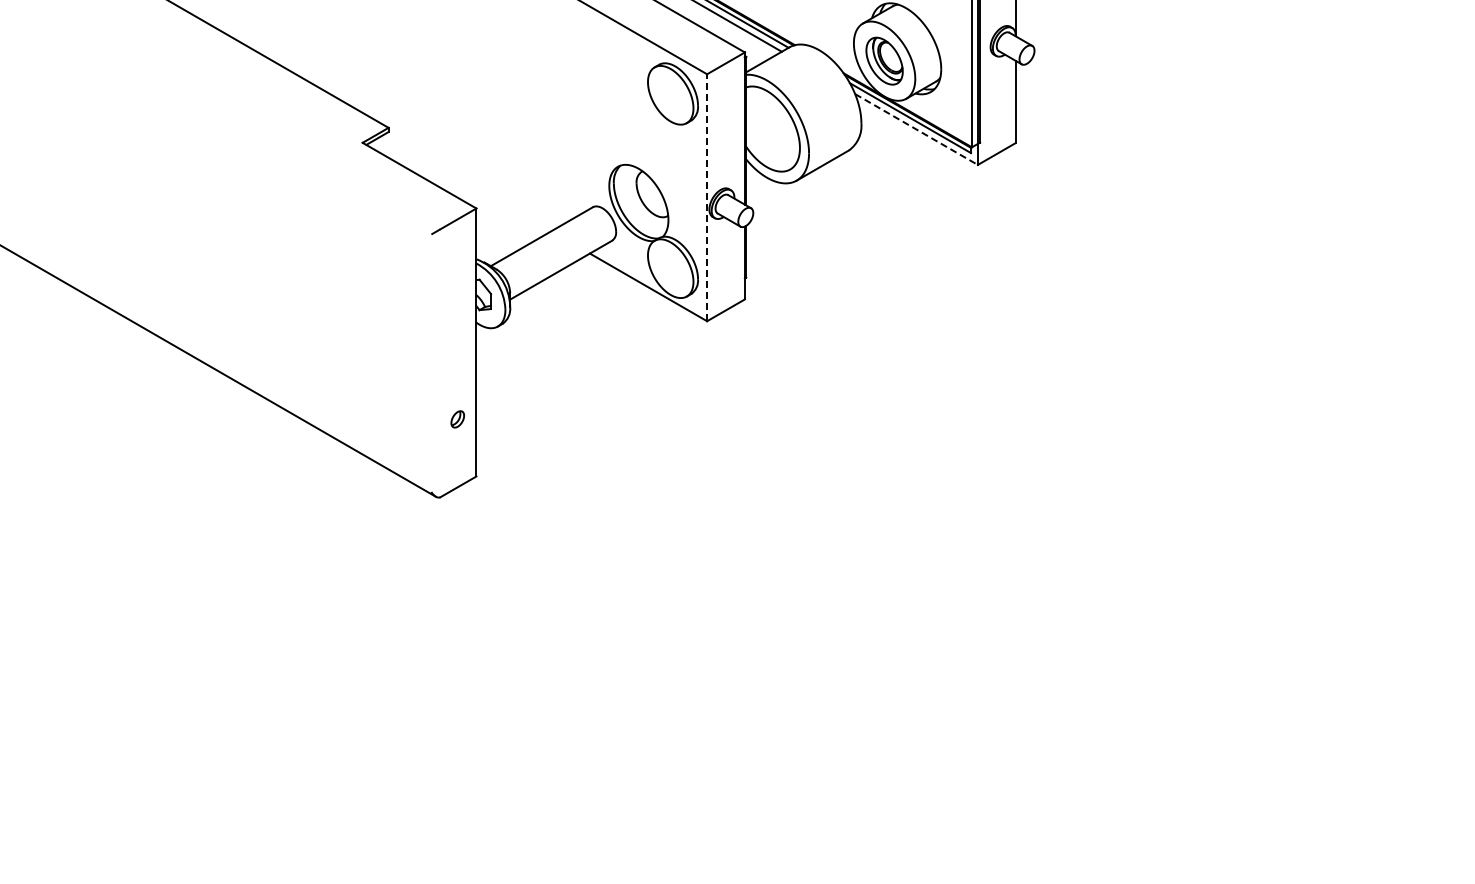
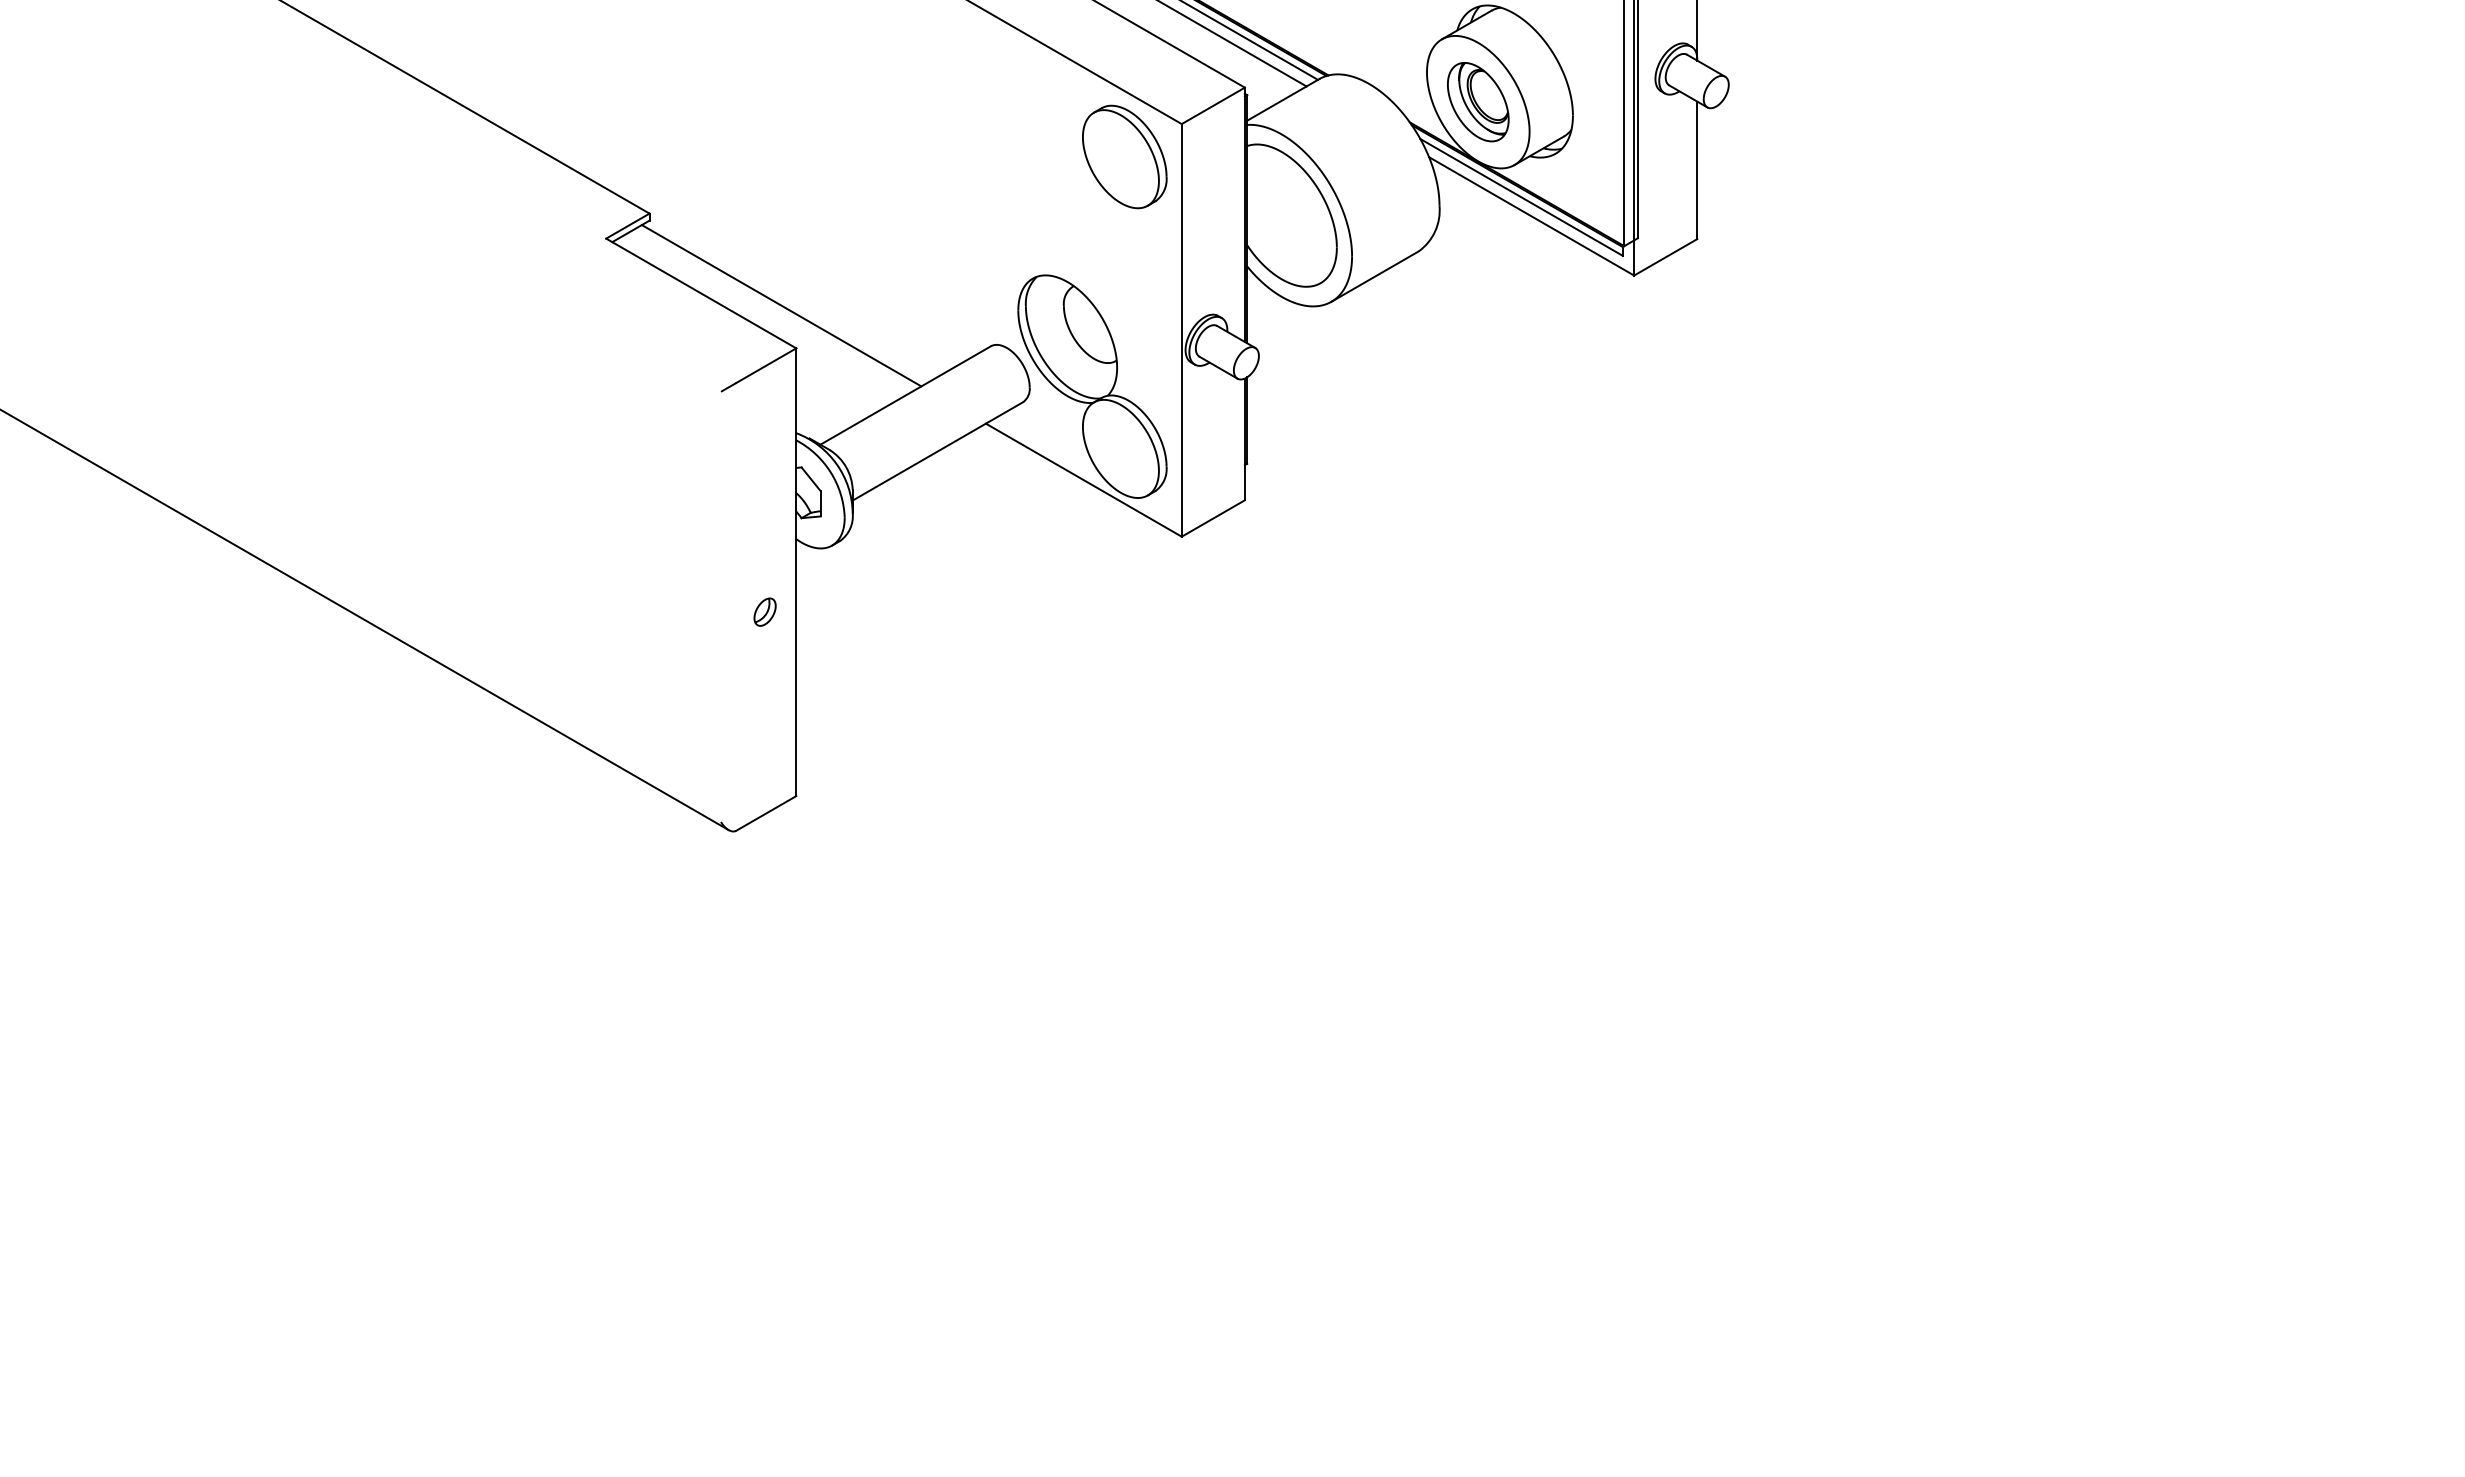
line: (916, 129) -> (1531, 216), dashed -> solid
line: (467, 182) -> (781, 304), added
line: (707, 197) -> (1182, 329), dashed -> solid
part: (457, 419) -> (764, 612), moved

